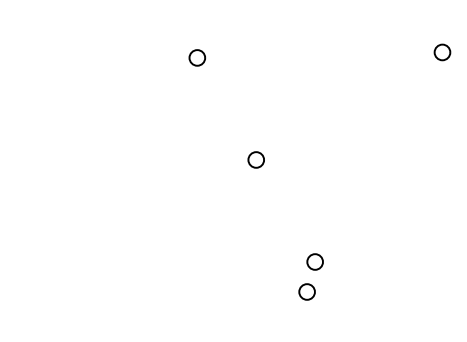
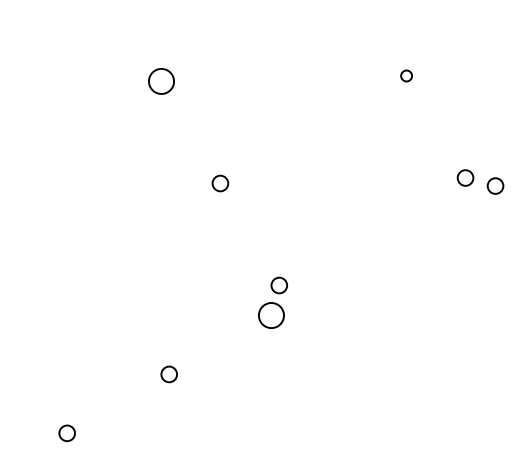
circle: (442, 51) -> (406, 75), size x0.7
circle: (197, 57) -> (161, 81), size x1.6
circle: (306, 291) -> (270, 315), size x1.6

